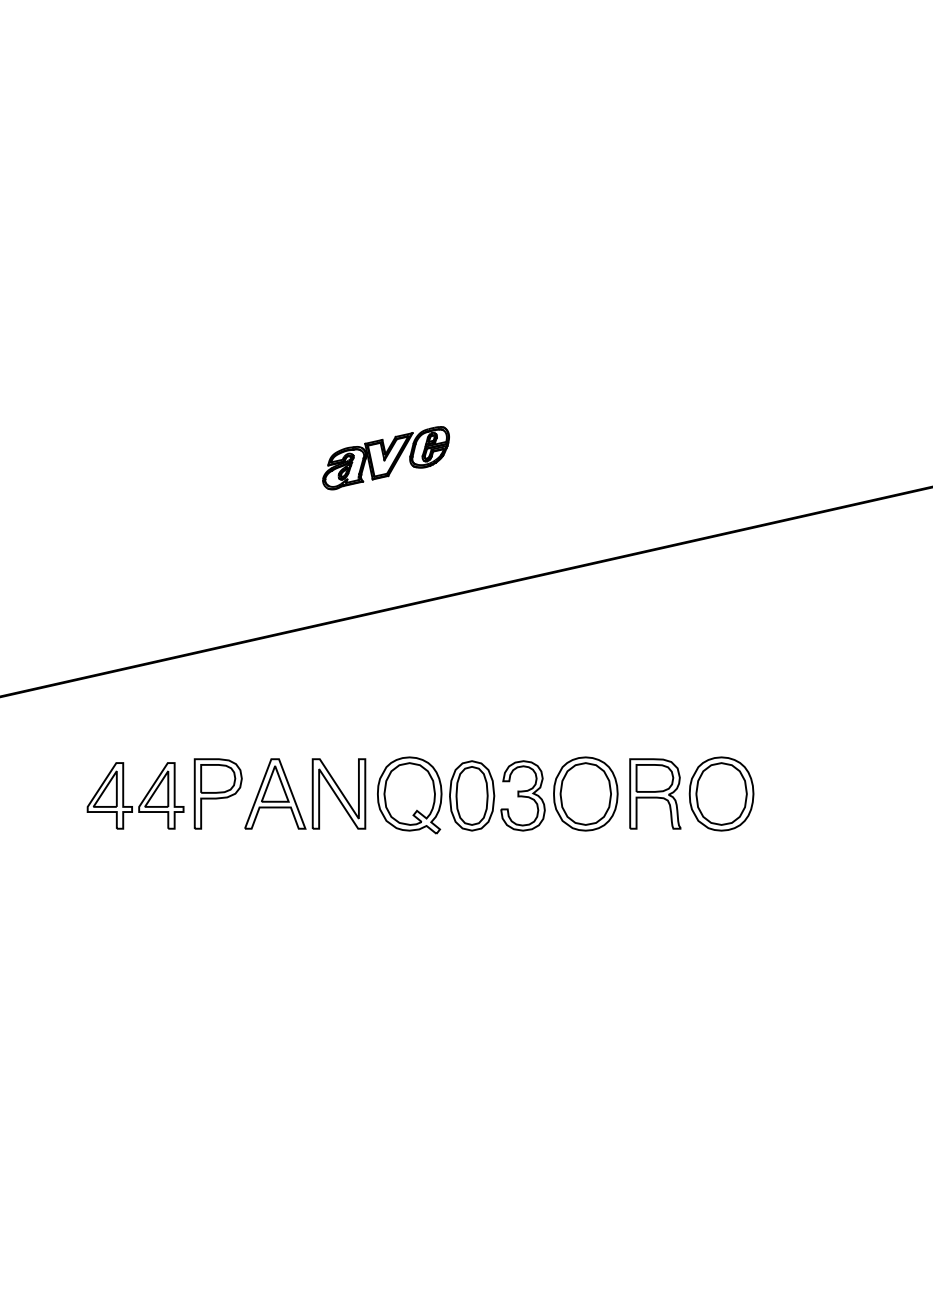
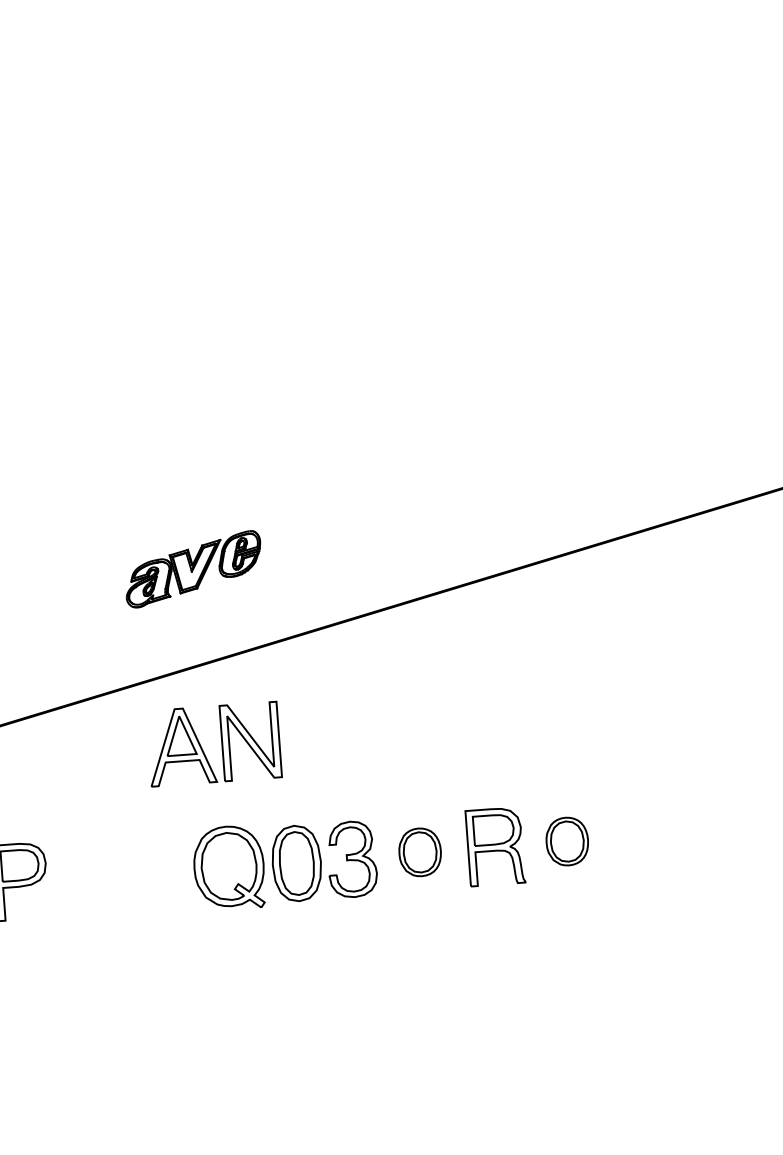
part: (385, 458) -> (192, 569), moved
part: (305, 793) -> (214, 743), moved
part: (585, 793) -> (419, 851), size x0.6
part: (721, 793) -> (567, 841), size x0.6

